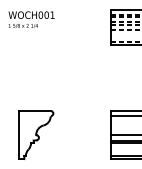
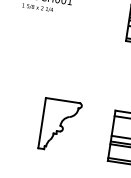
part: (36, 134) -> (60, 125), moved

